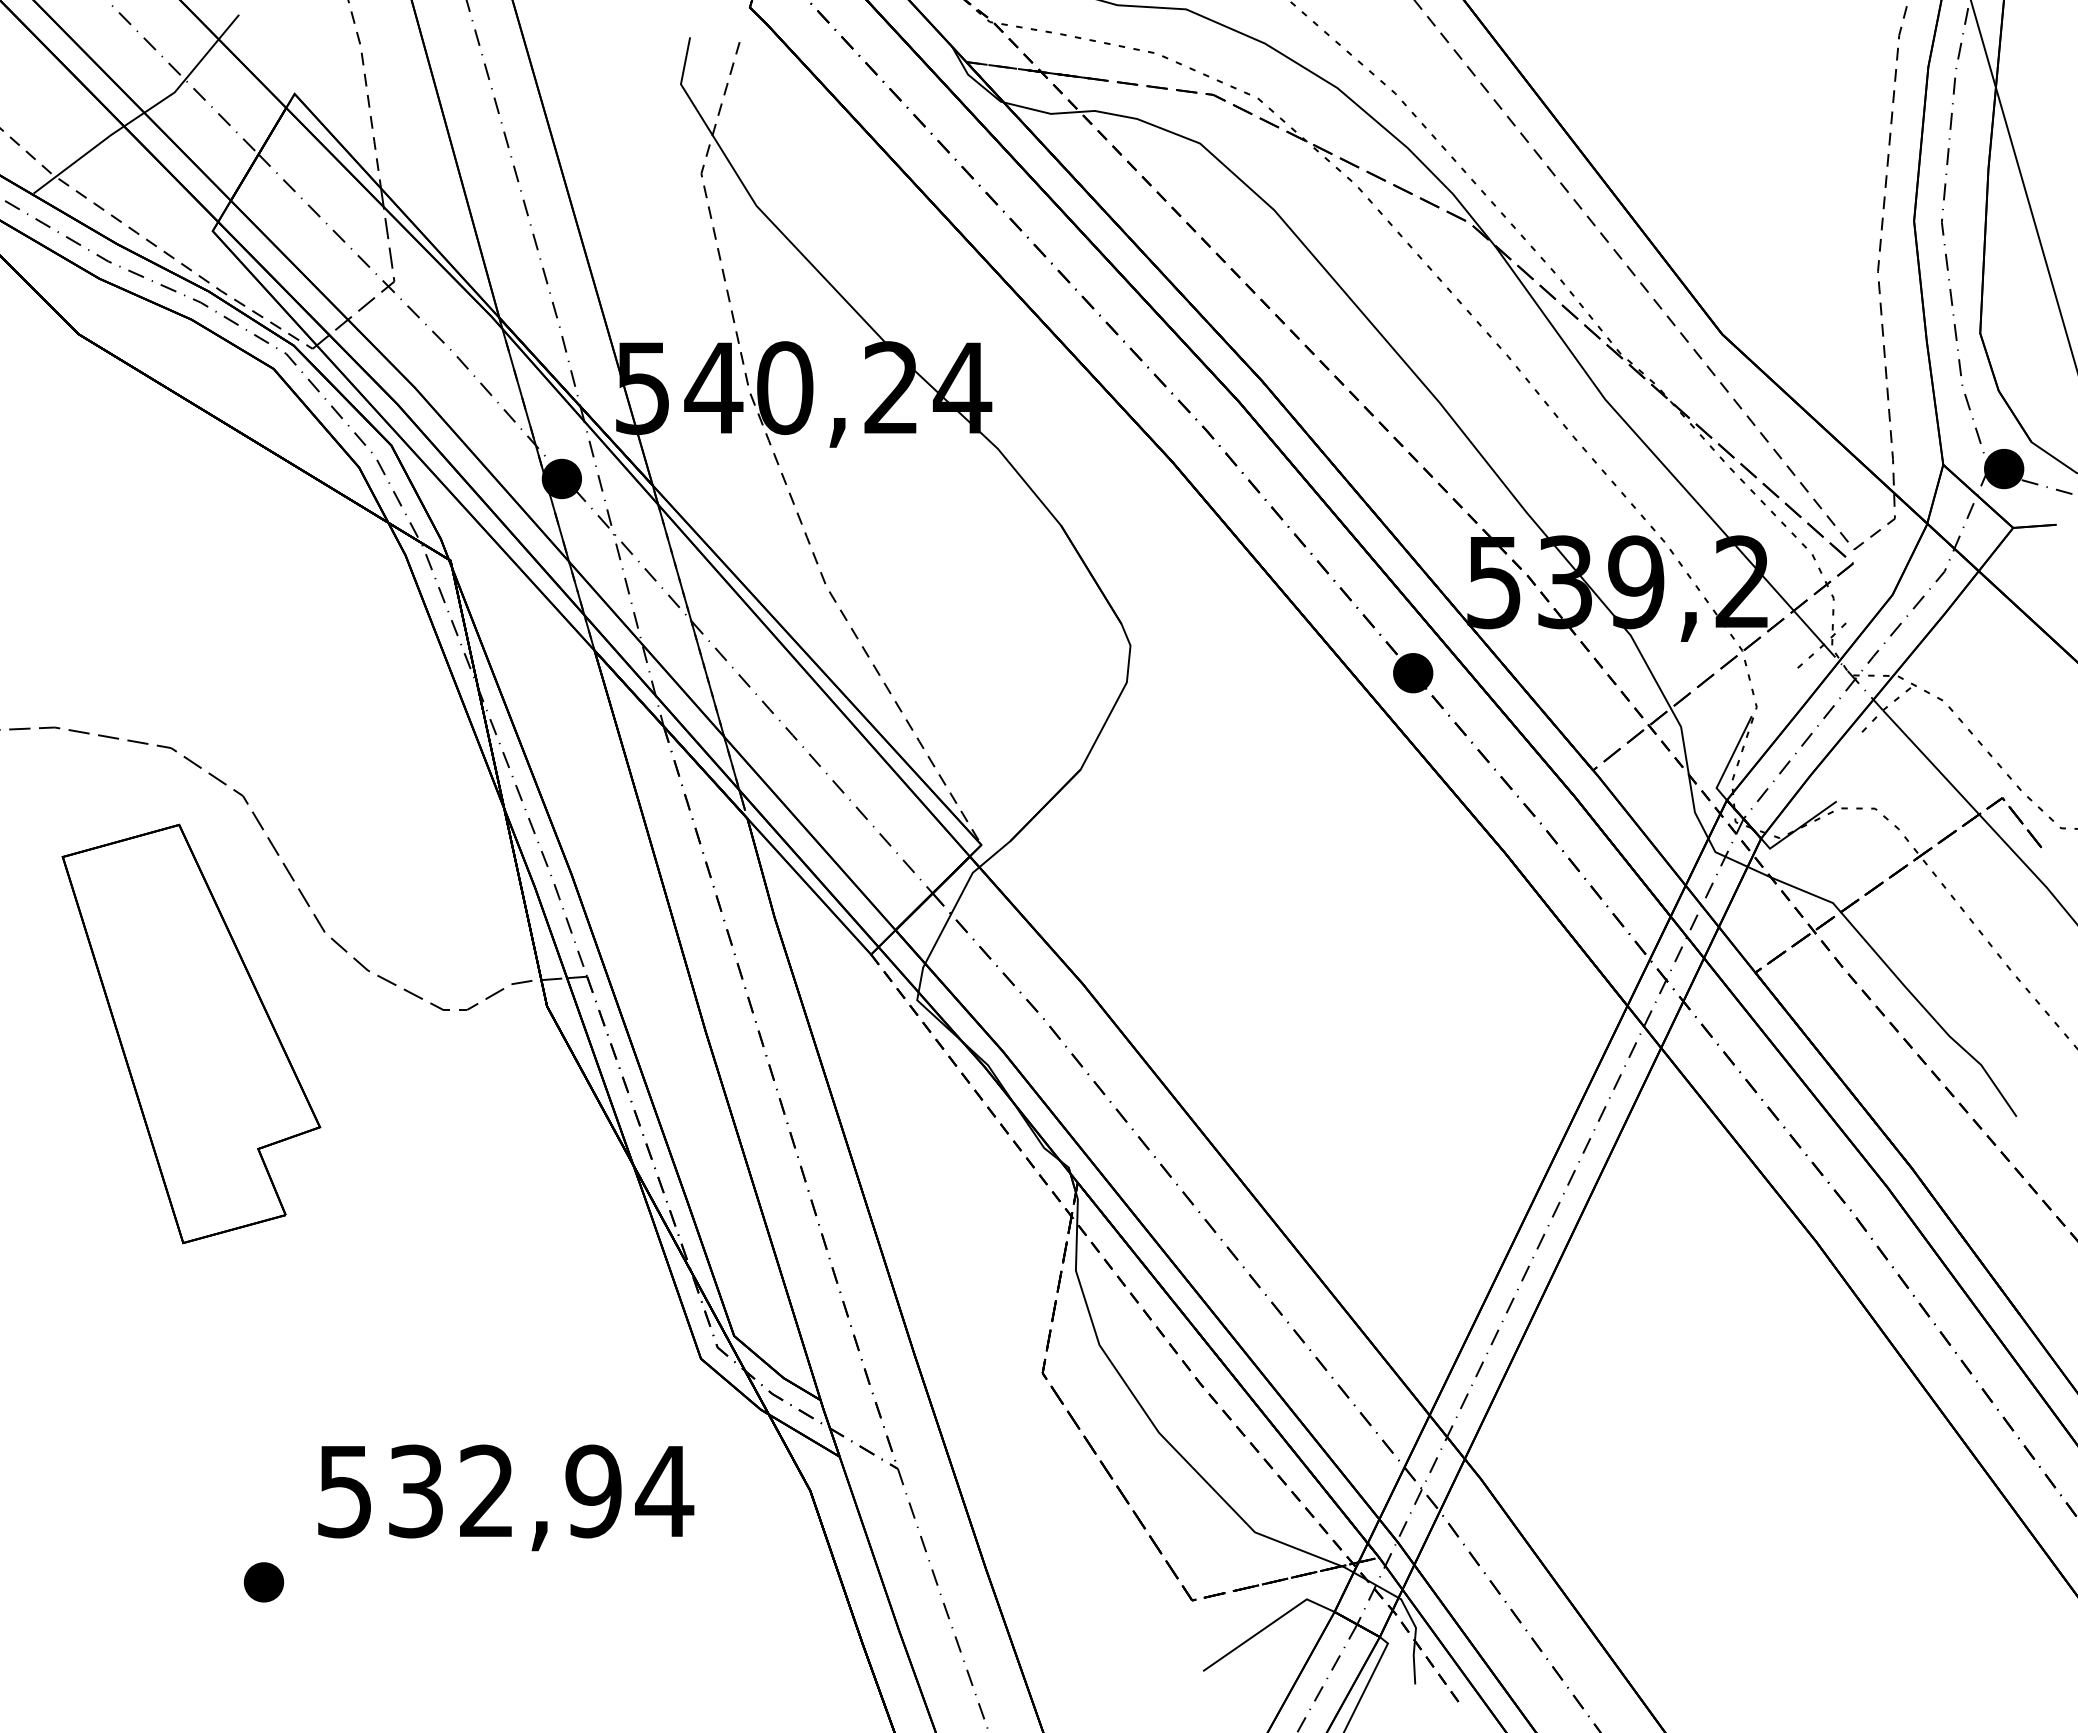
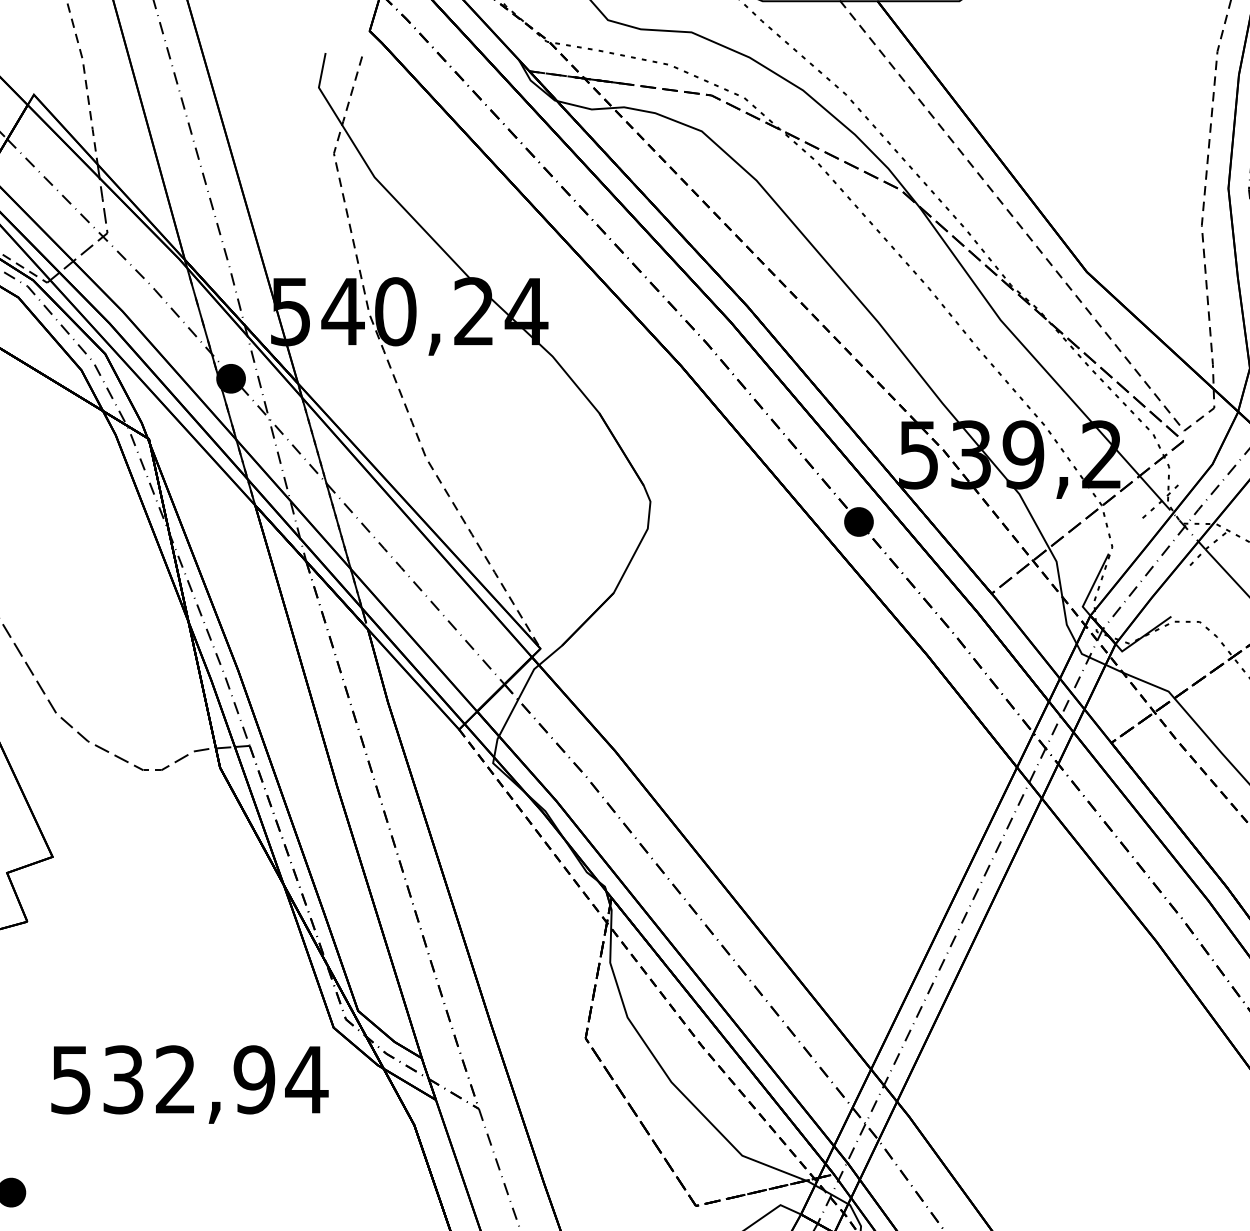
text: (506, 1497) -> (190, 1084), moved

